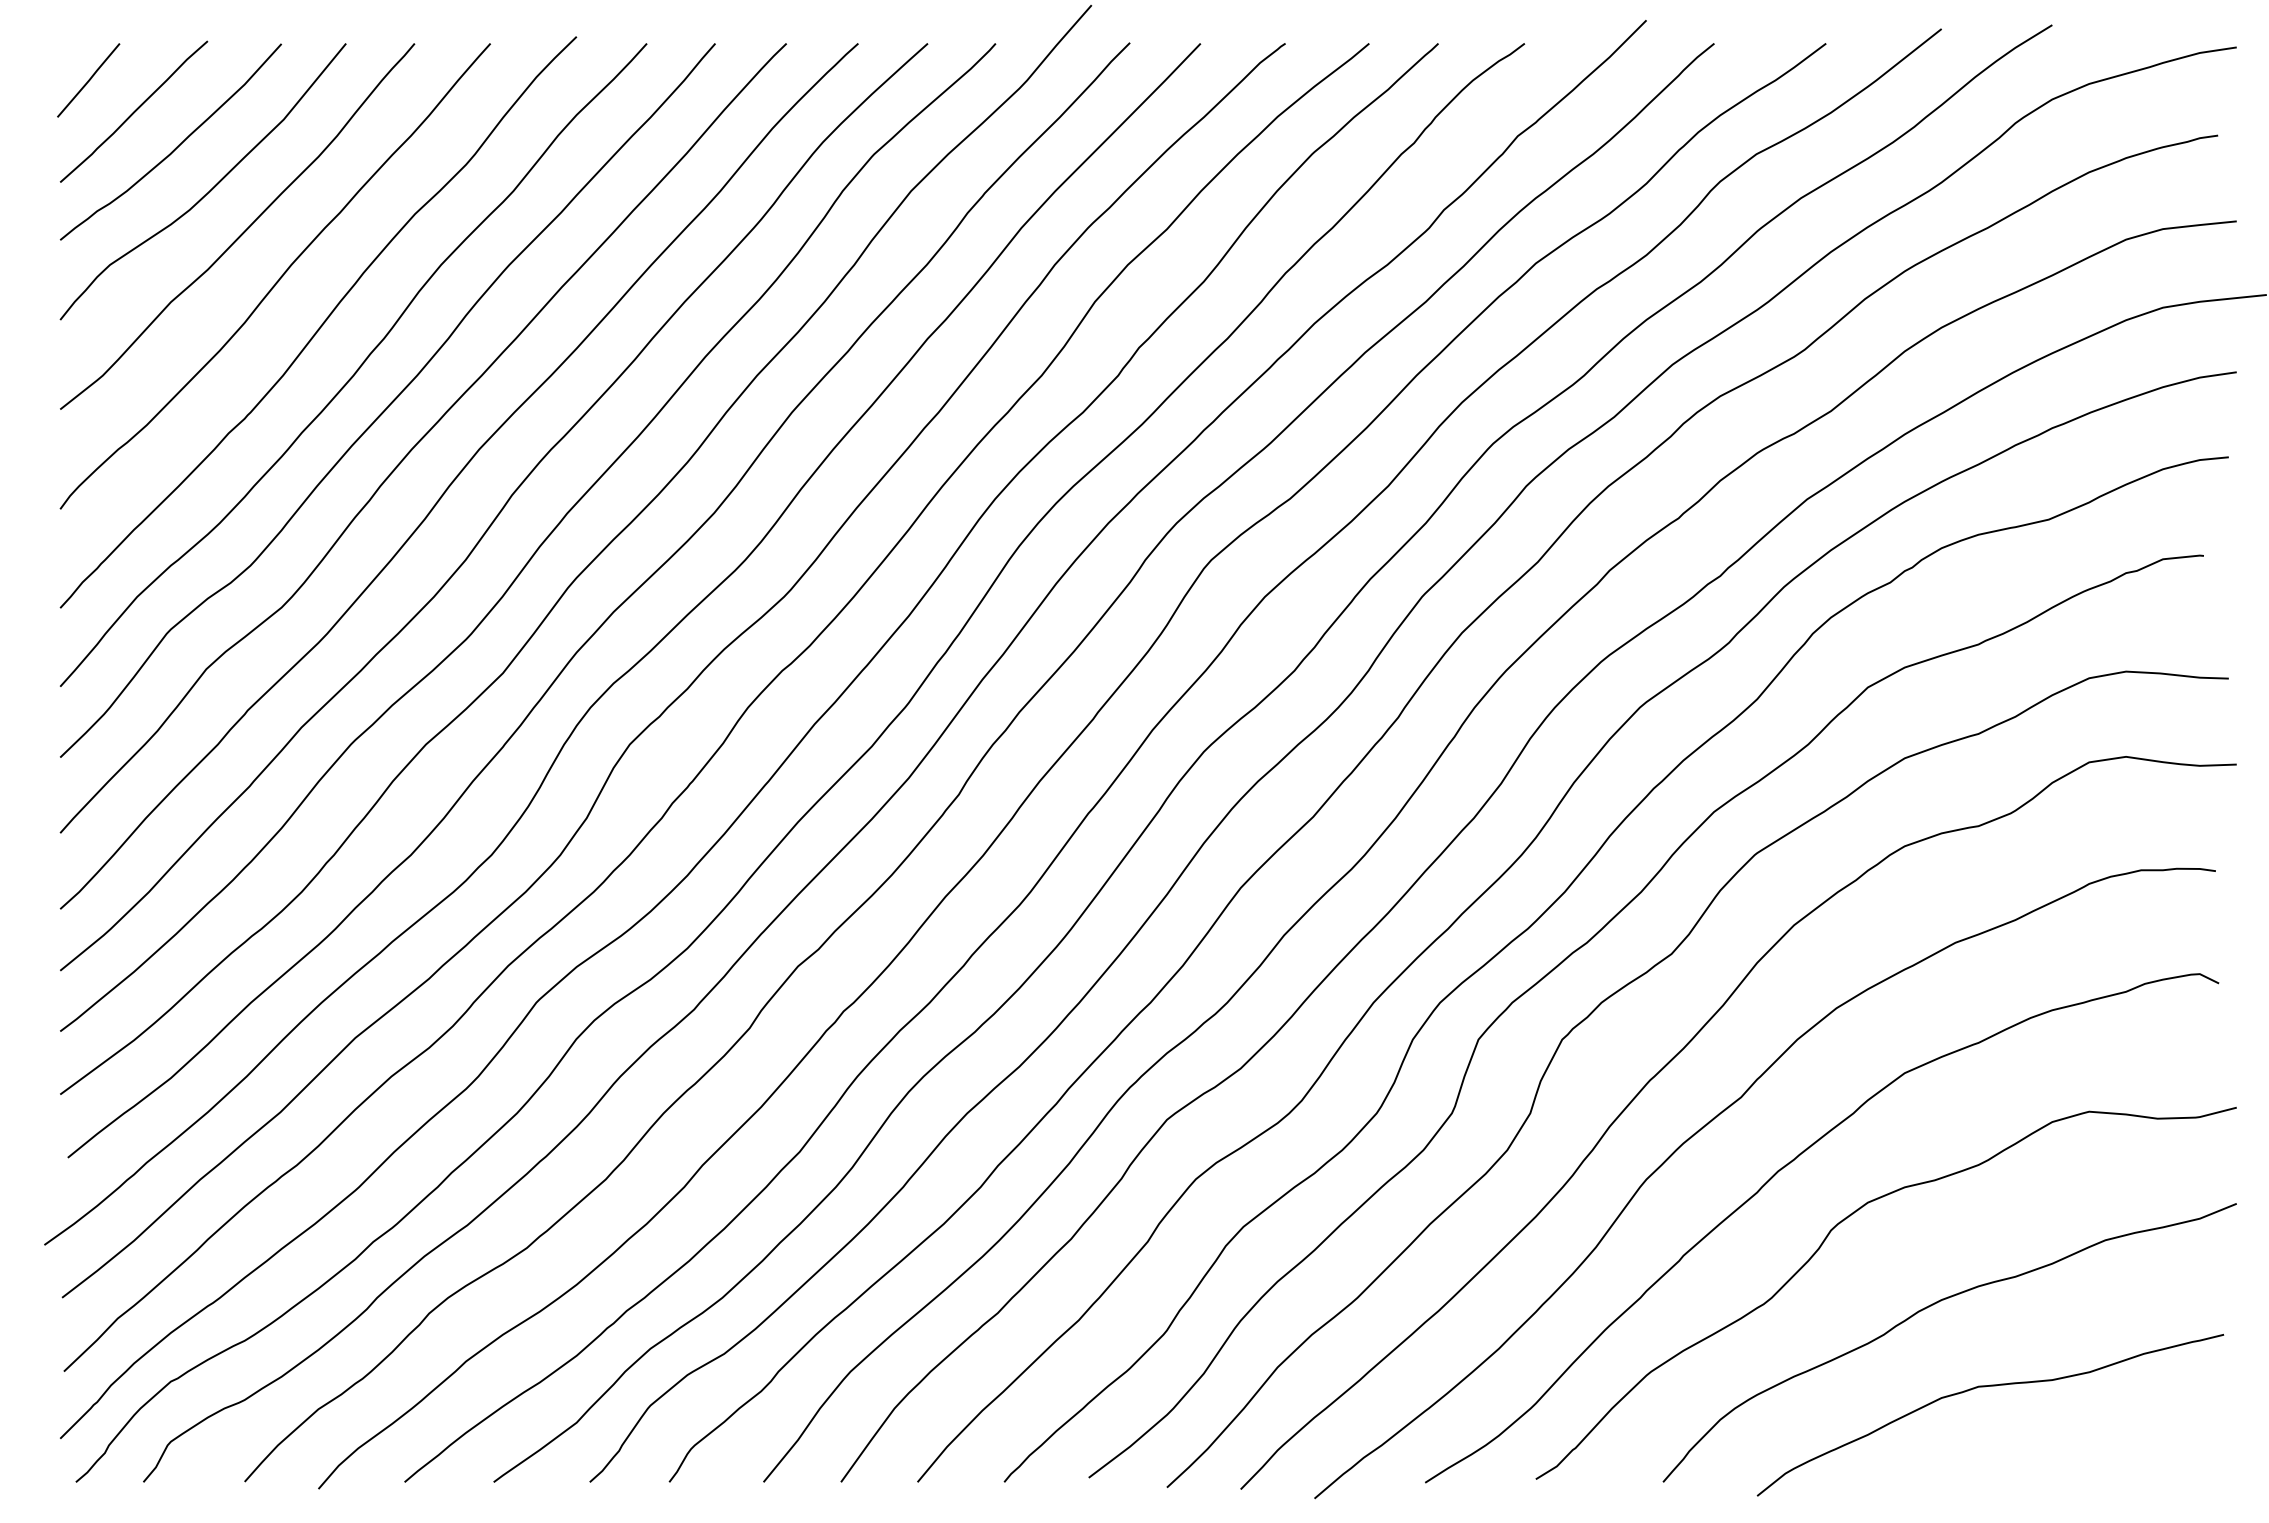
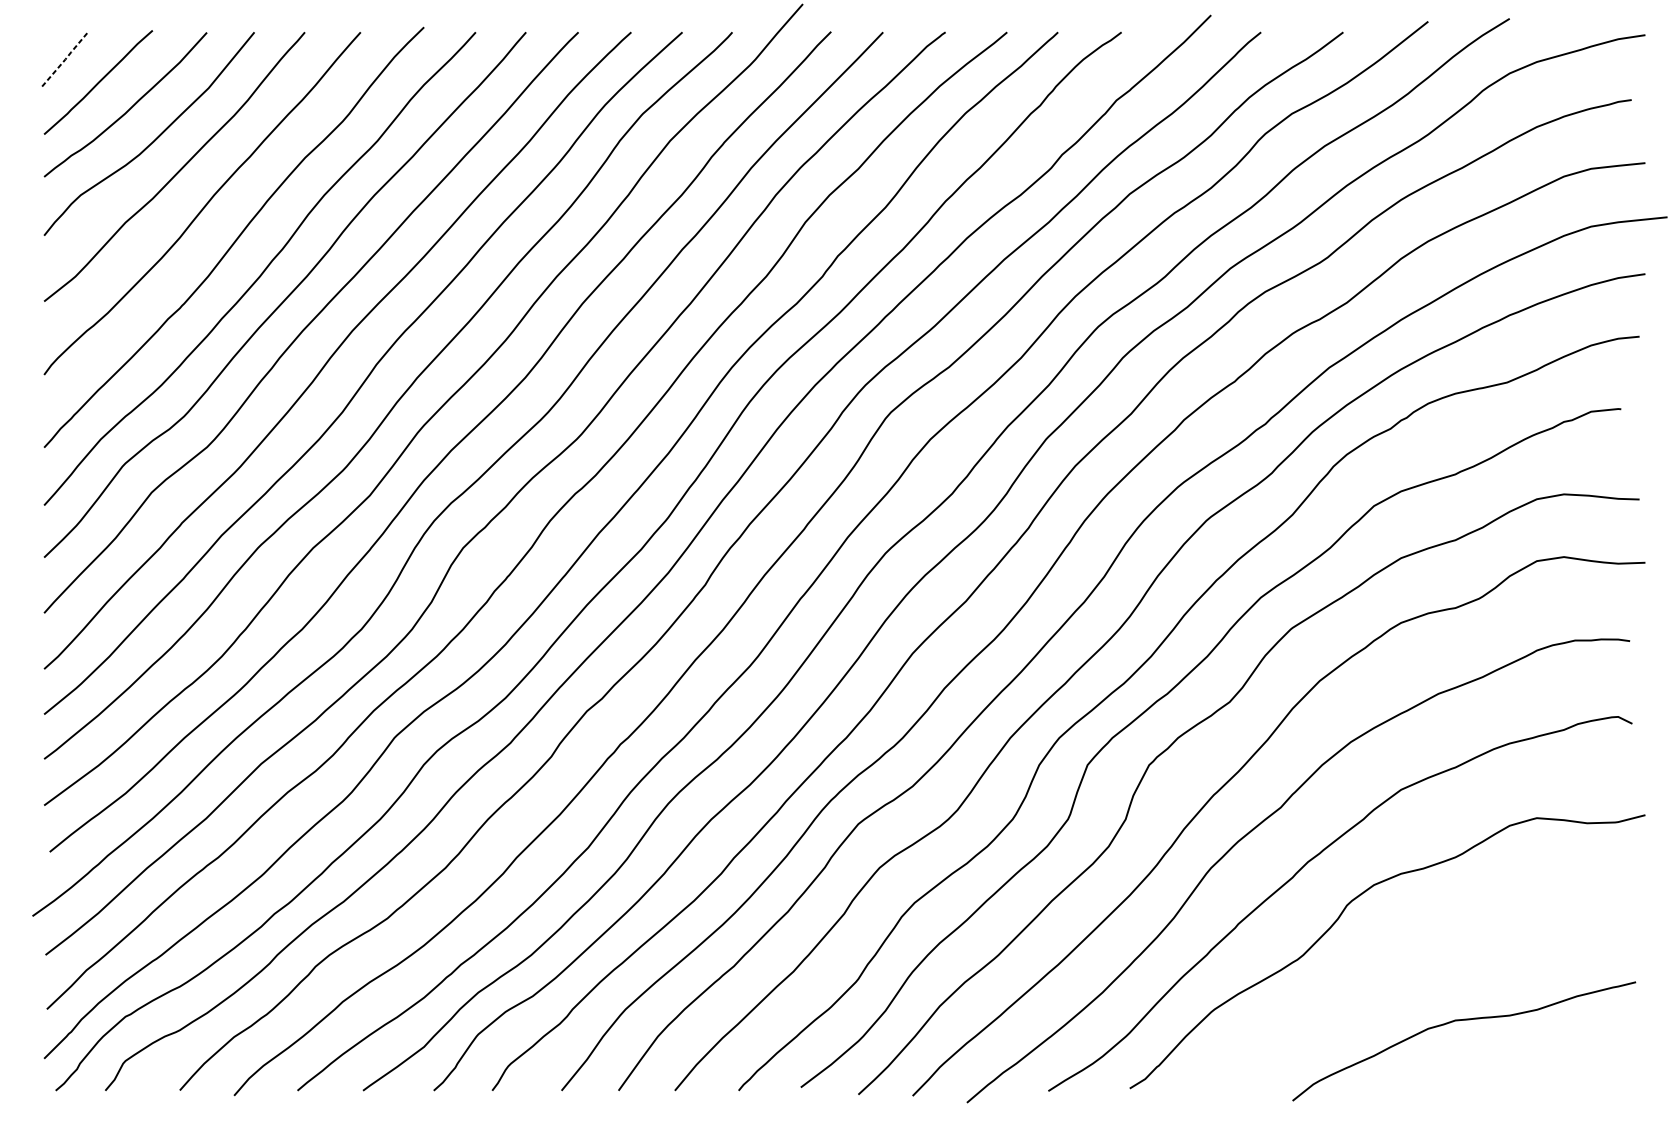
line: (89, 80) -> (65, 59), solid -> dashed
curve: (1931, 1306) -> (1420, 961), removed

